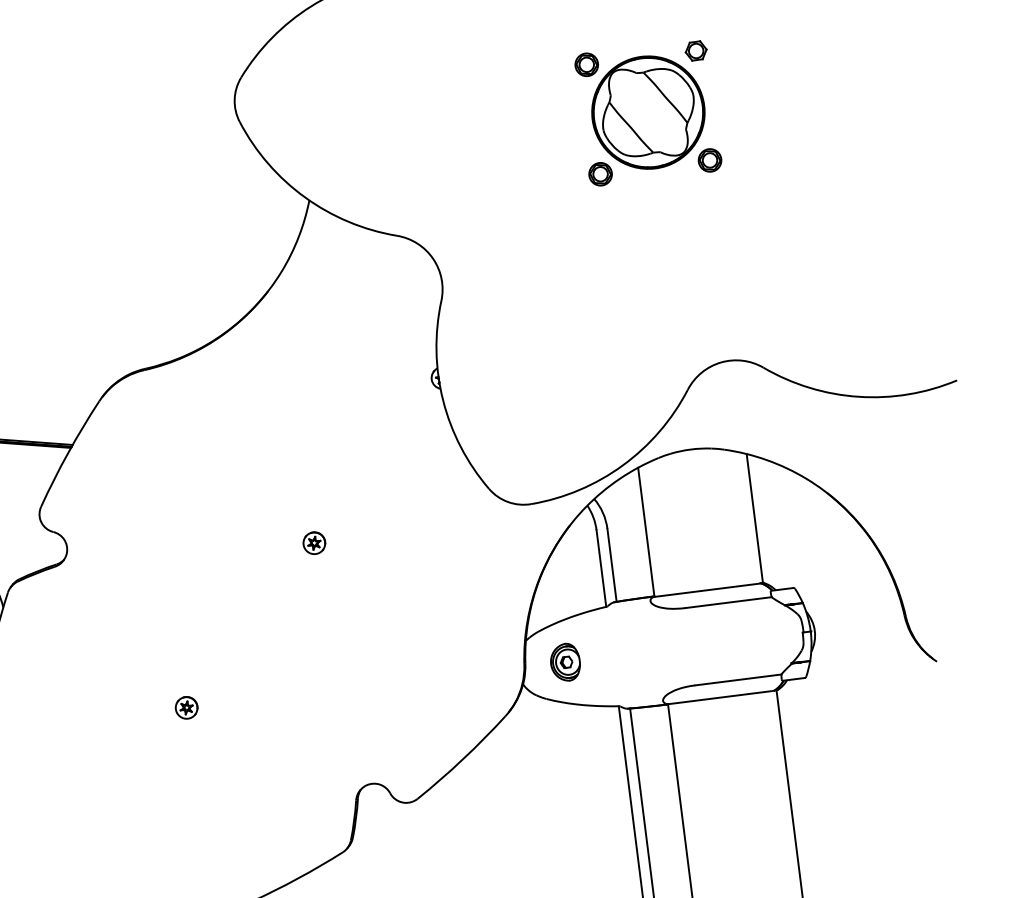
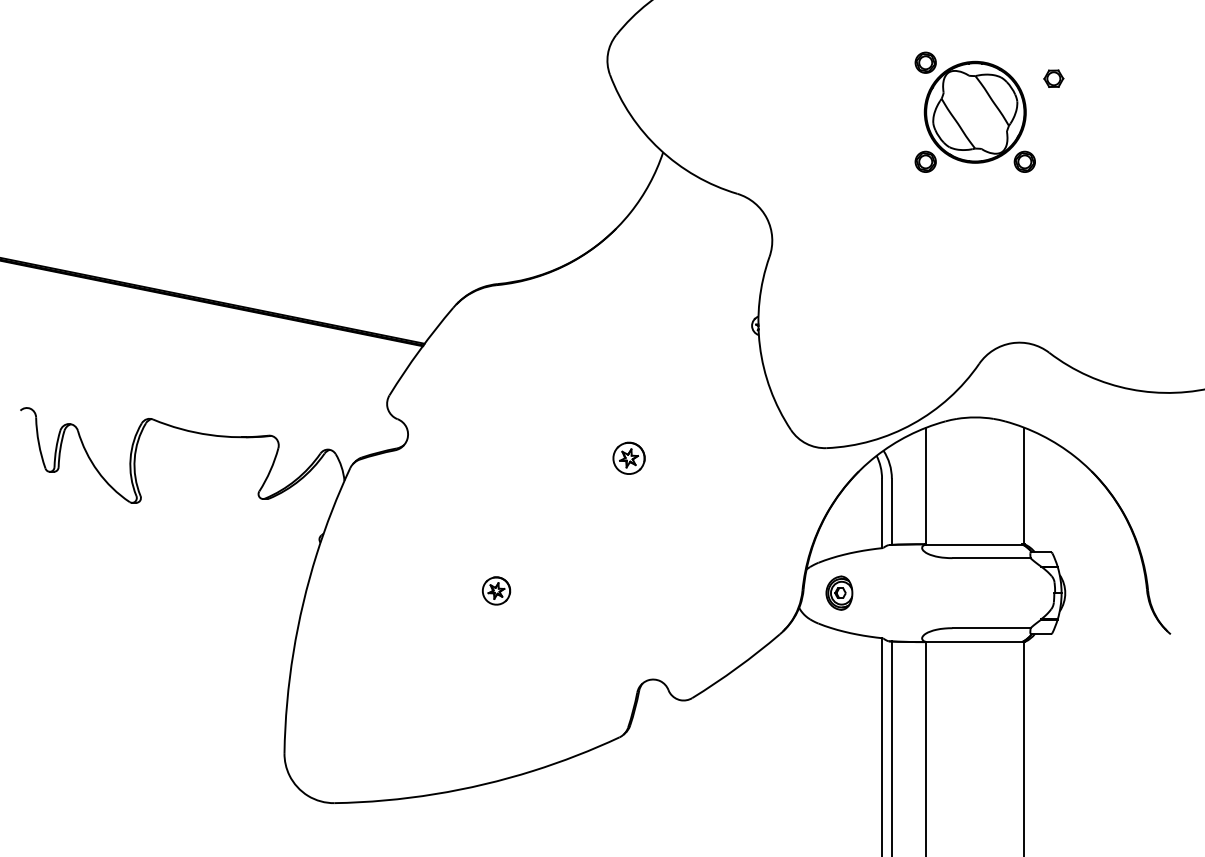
part: (695, 50) -> (1053, 78), moved
part: (313, 543) -> (628, 458), size x1.6
part: (186, 707) -> (496, 590), size x1.4

